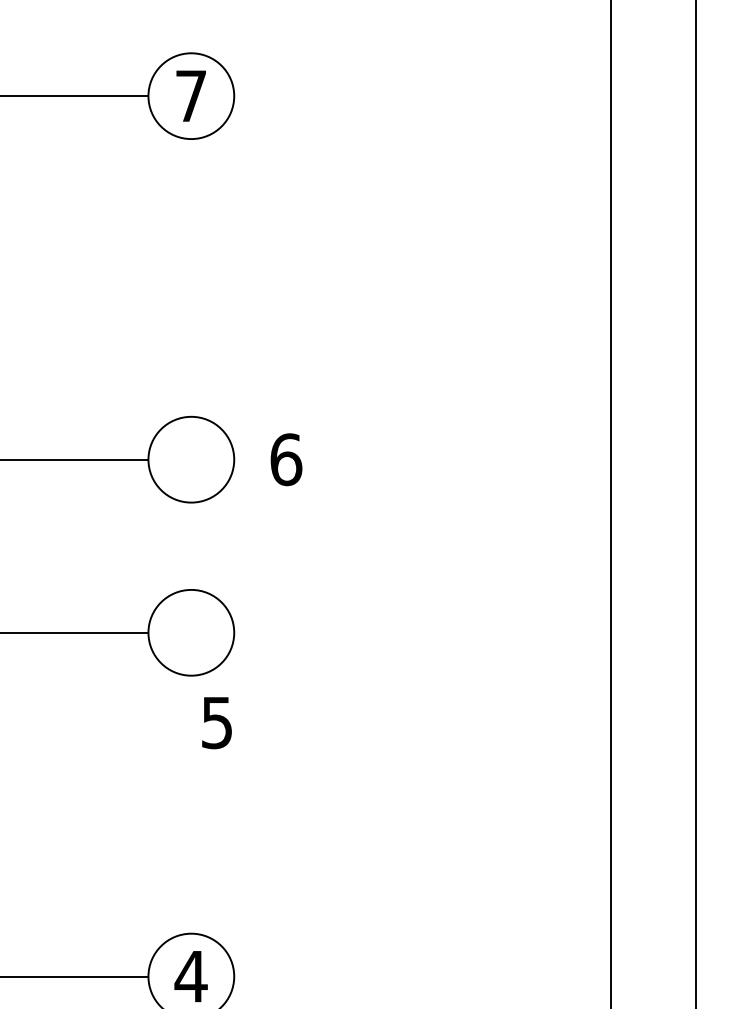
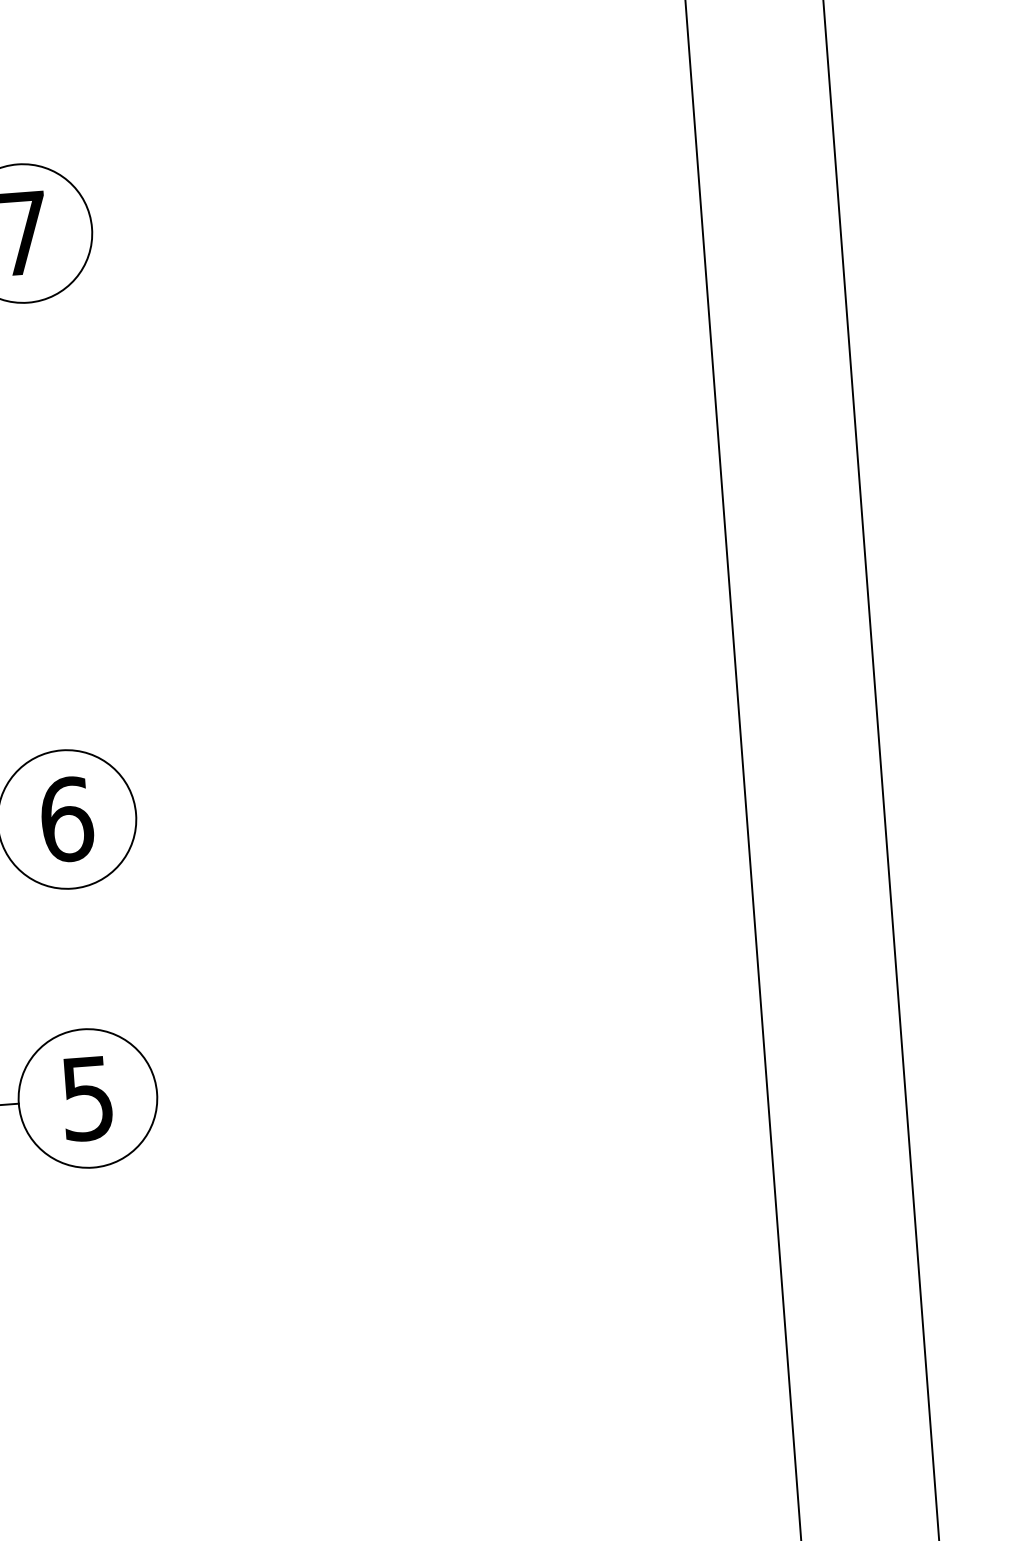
text: (286, 459) -> (67, 819), moved
text: (216, 723) -> (86, 1099), moved

